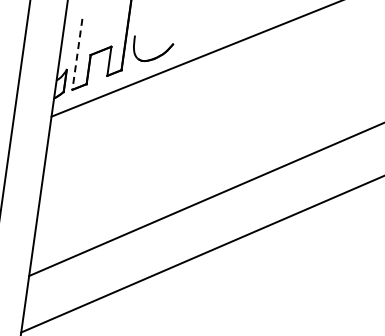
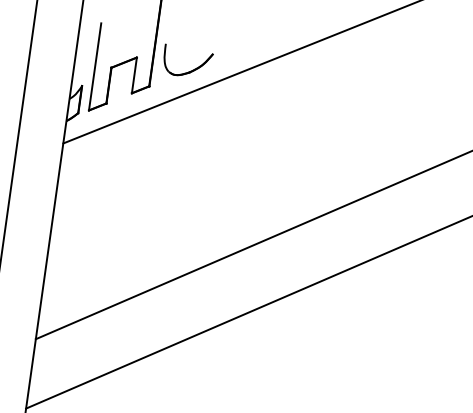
line: (77, 54) -> (95, 67), dashed -> solid

